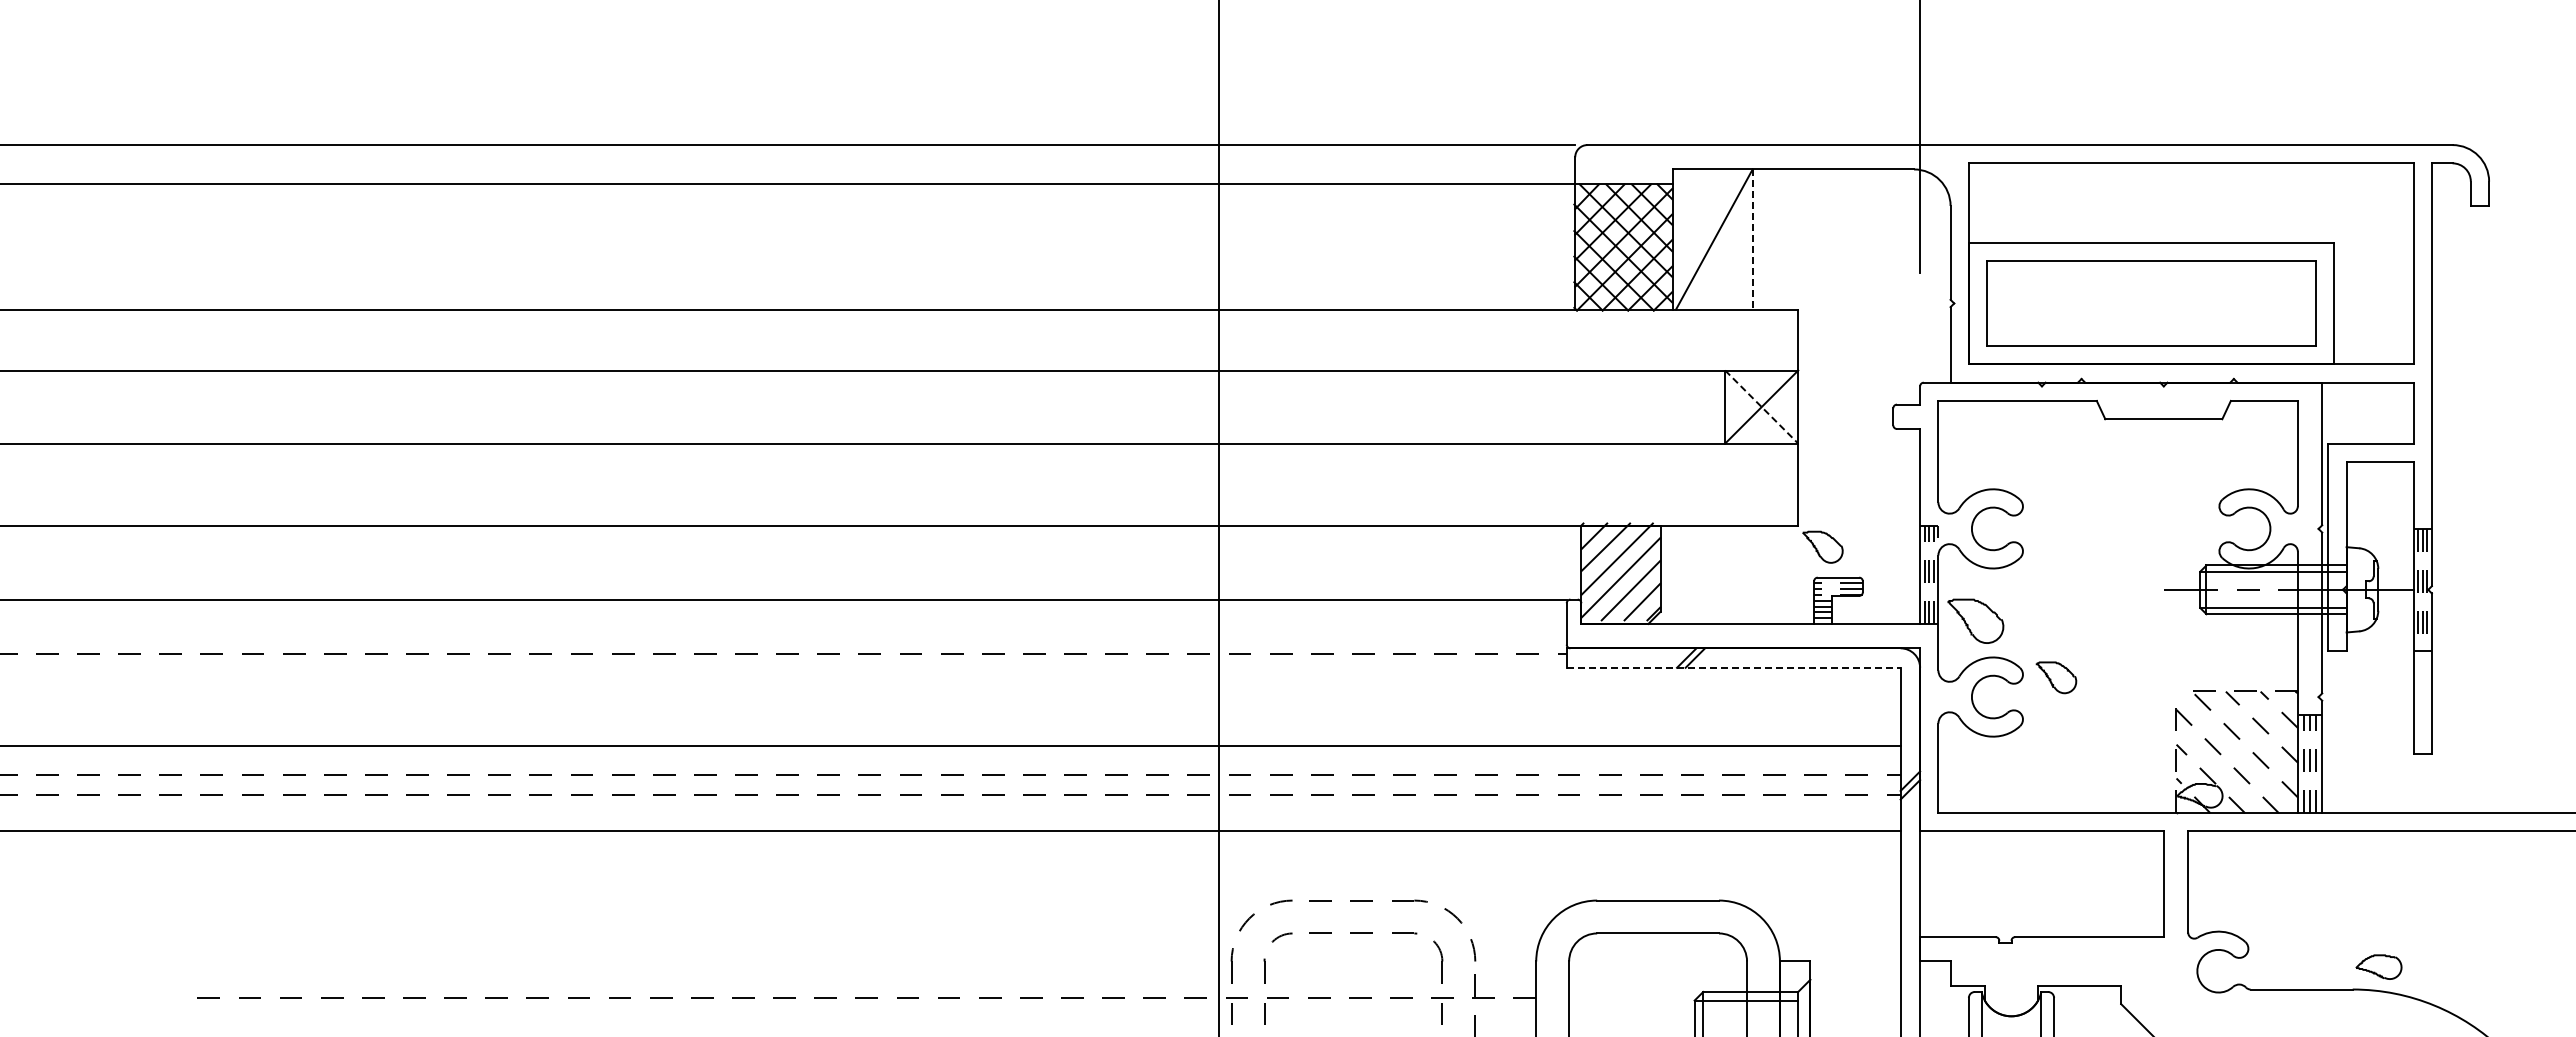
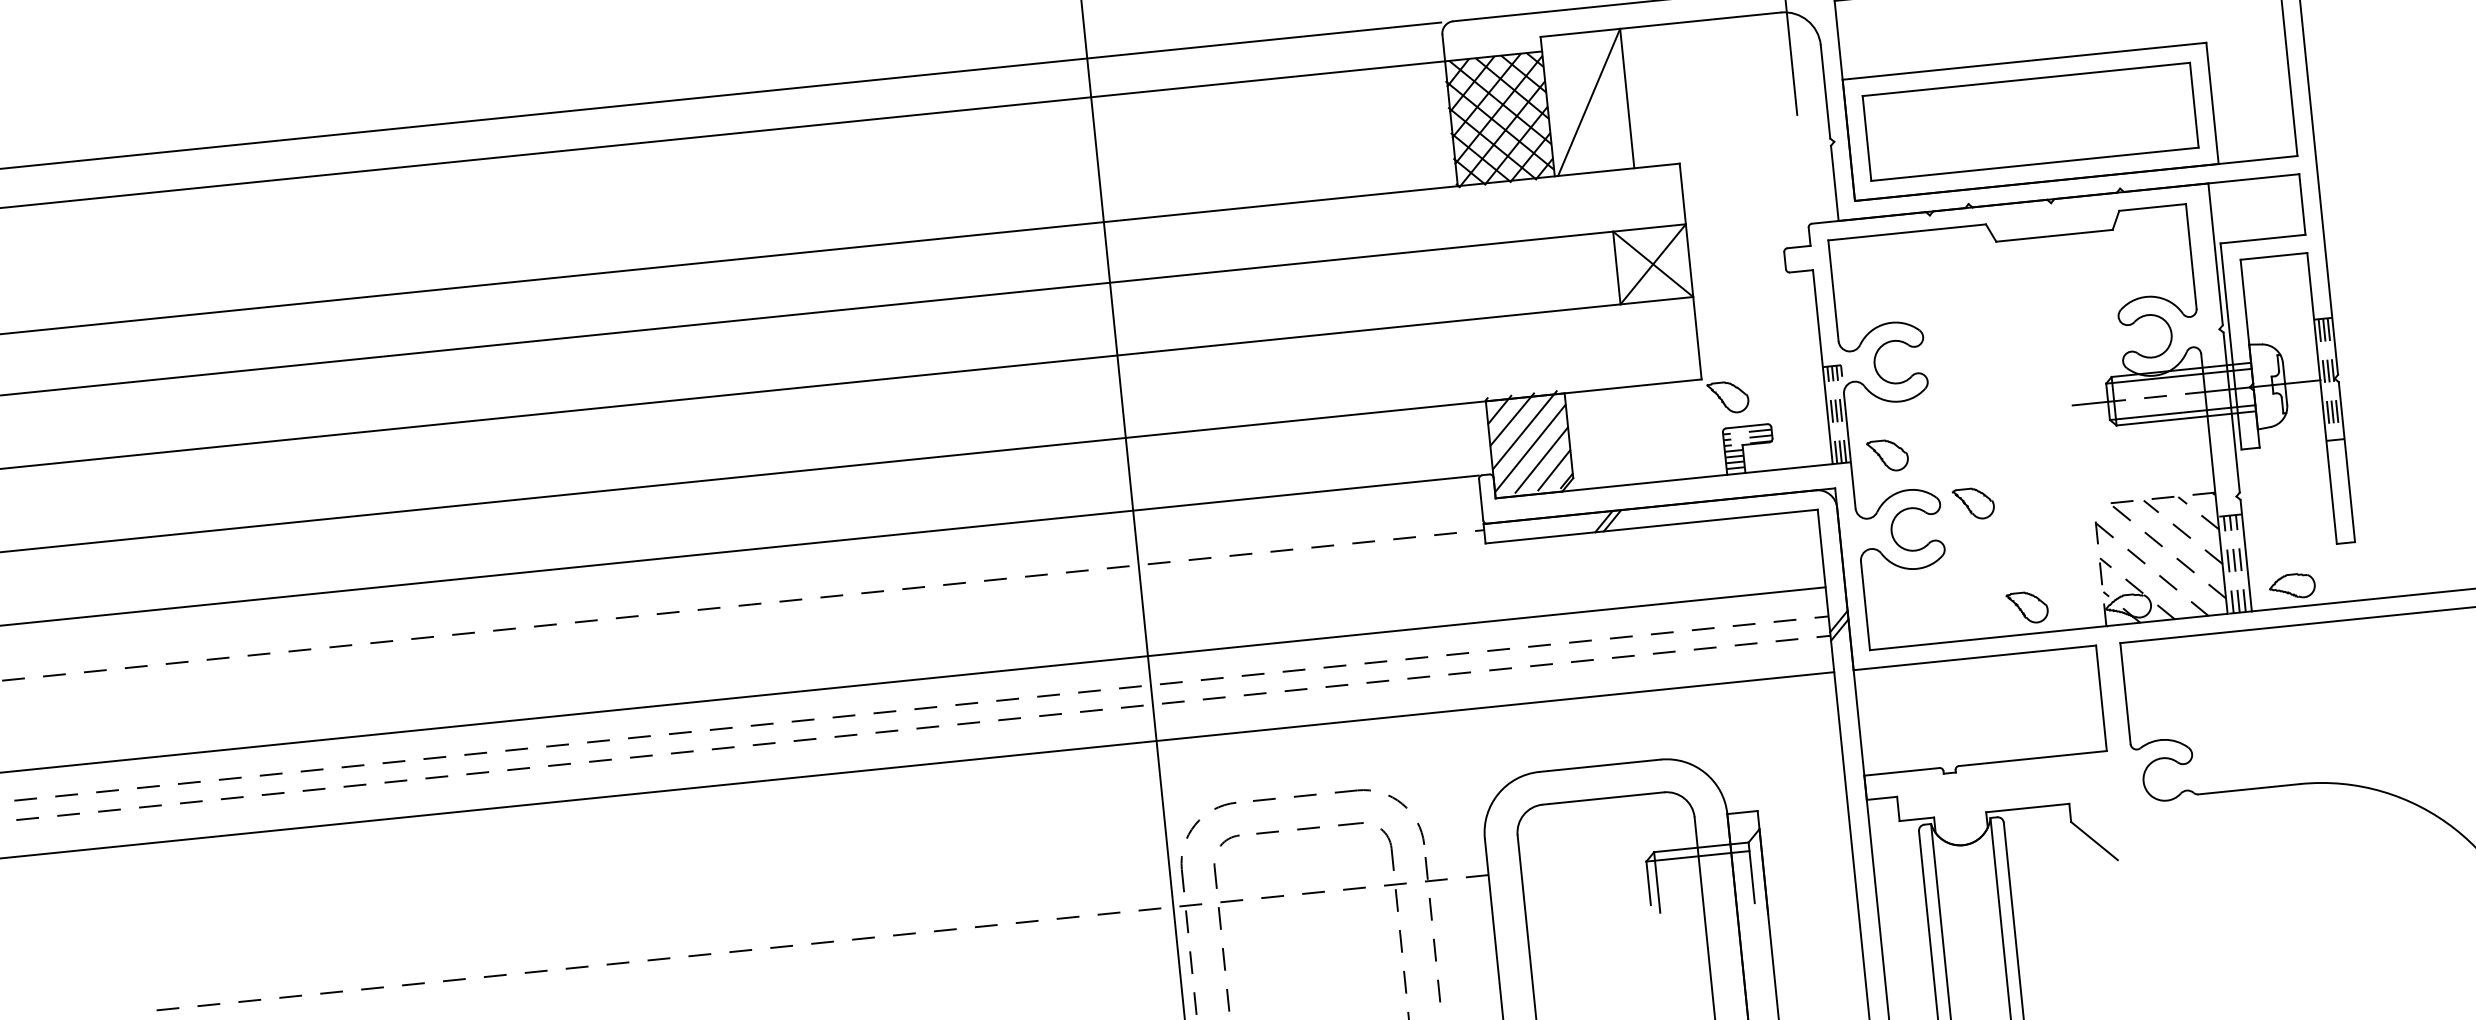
line: (1752, 240) -> (1627, 99), dashed -> solid
line: (1761, 407) -> (1653, 264), dashed -> solid
part: (1975, 620) -> (1887, 455), size x0.71
line: (1733, 667) -> (1651, 526), dashed -> solid
part: (2099, 786) -> (2027, 607), added
part: (2378, 966) -> (2291, 585), moved

